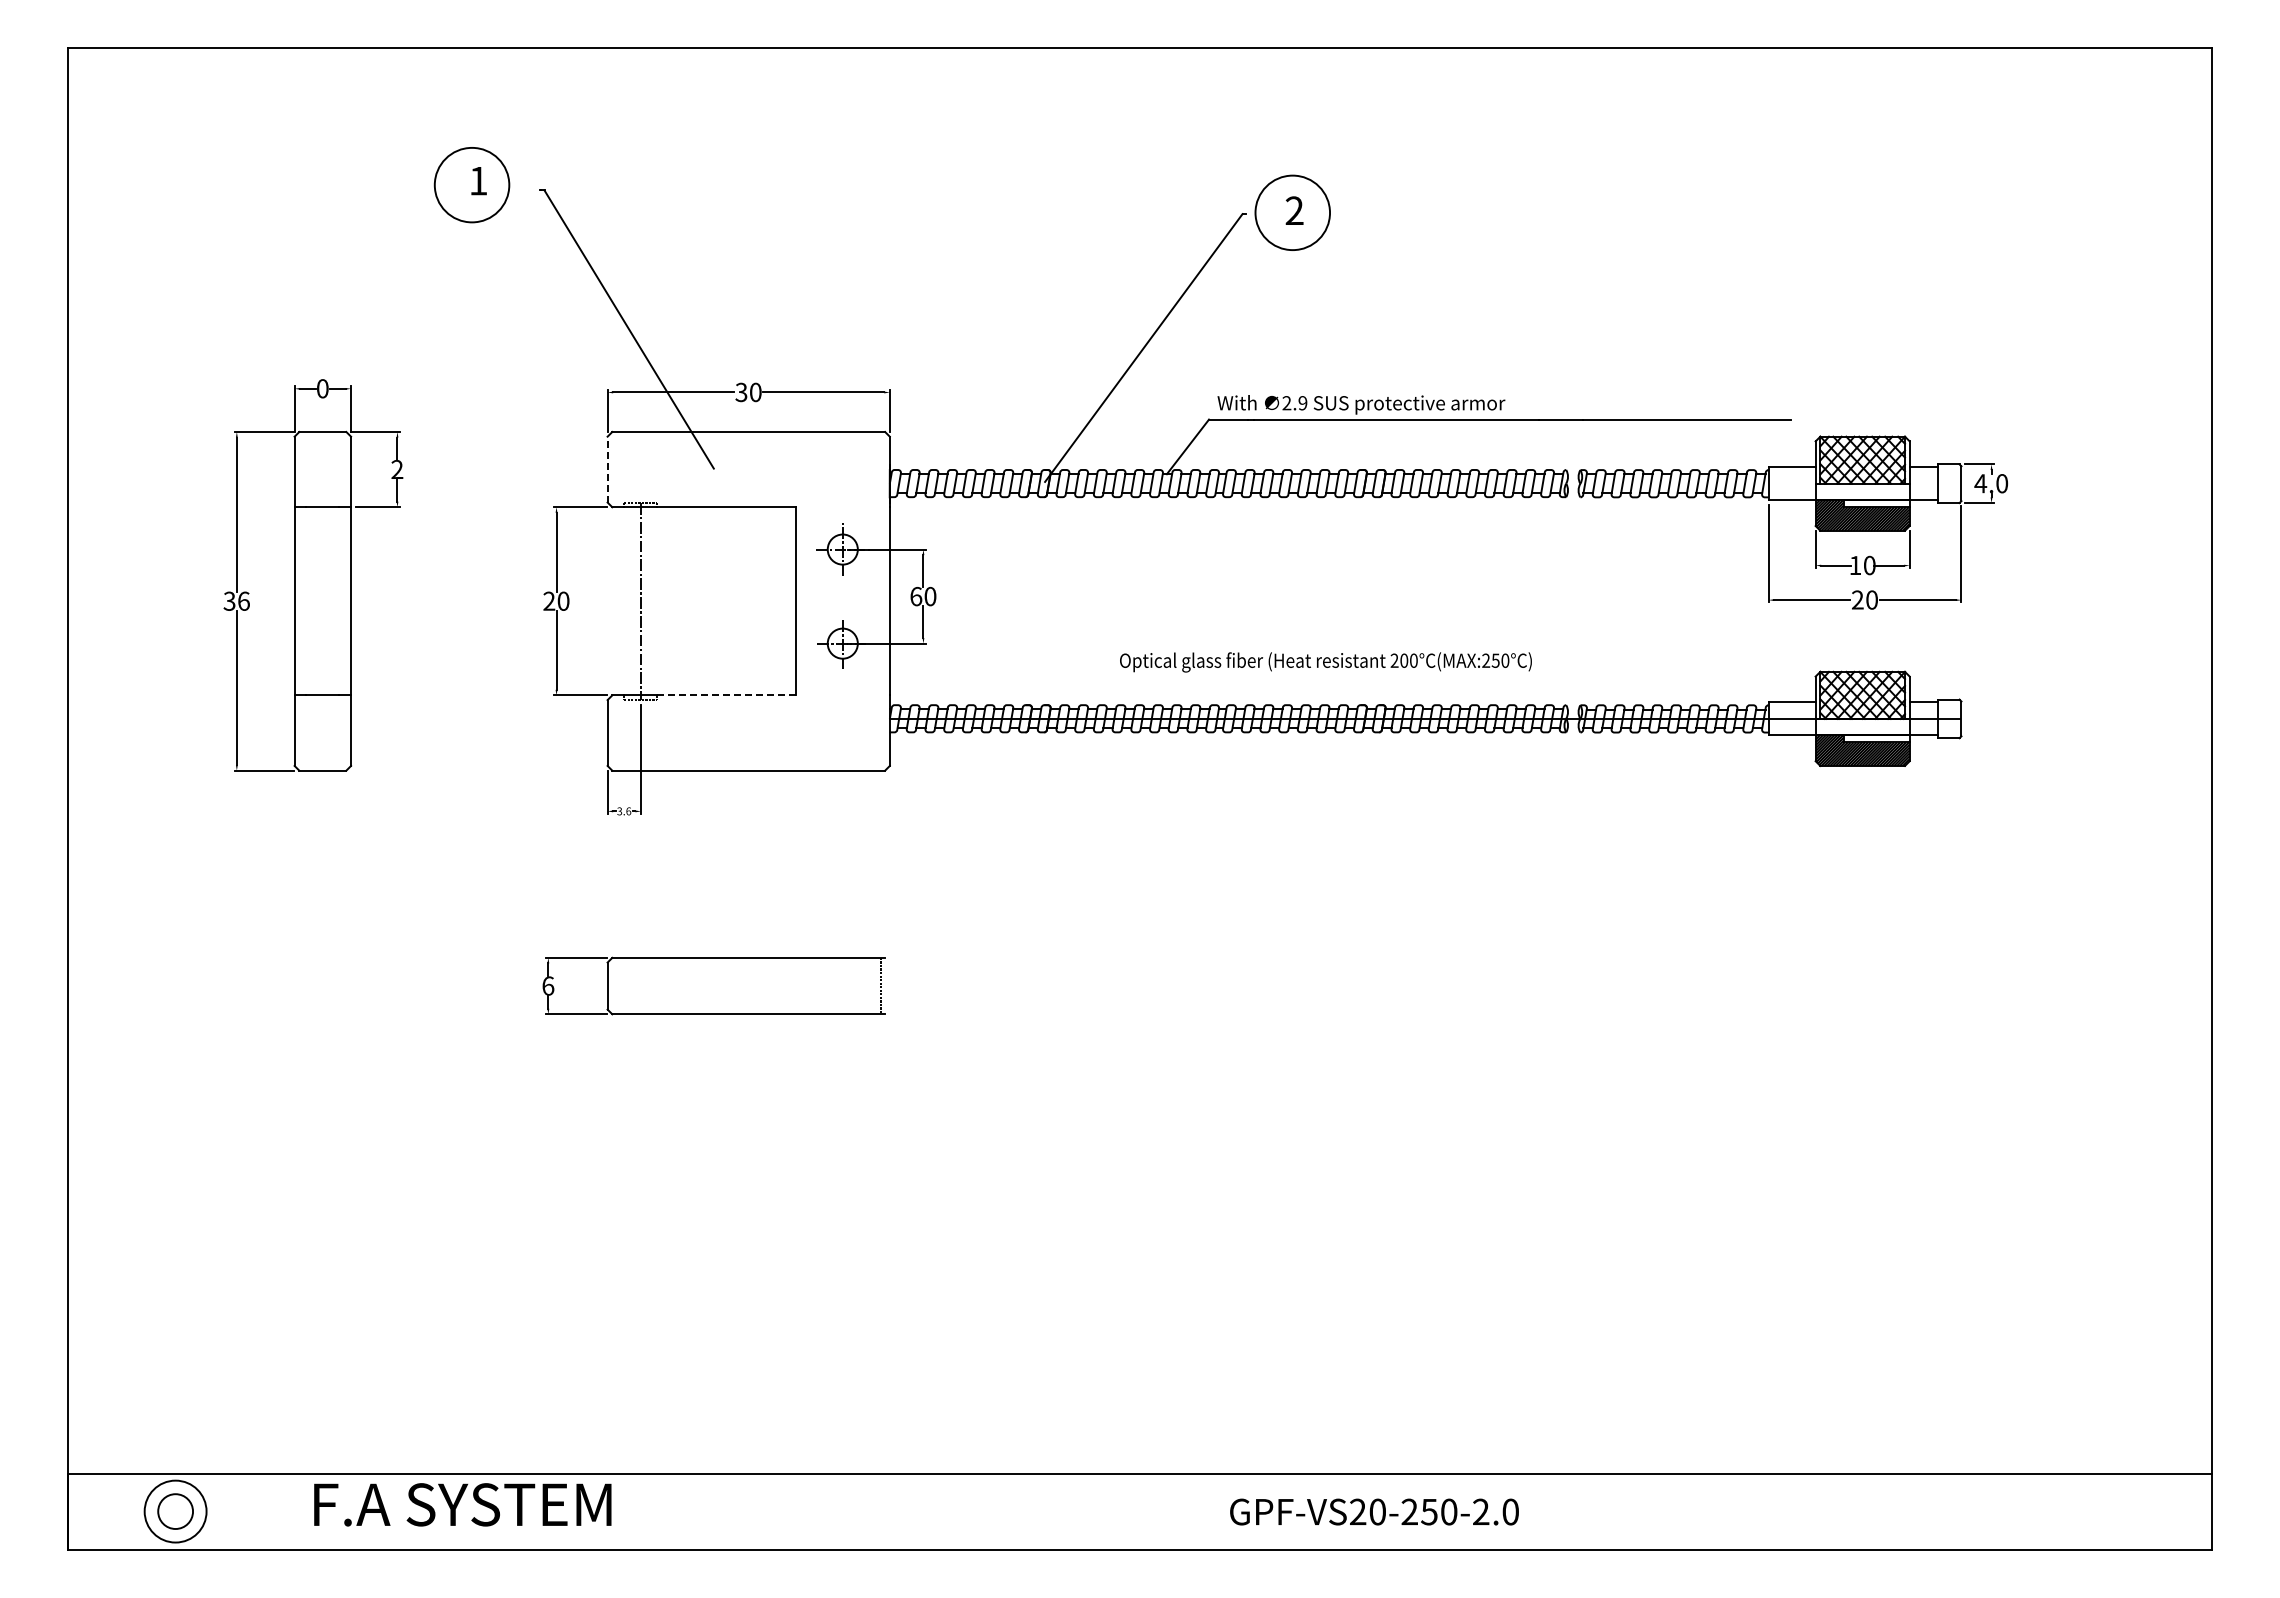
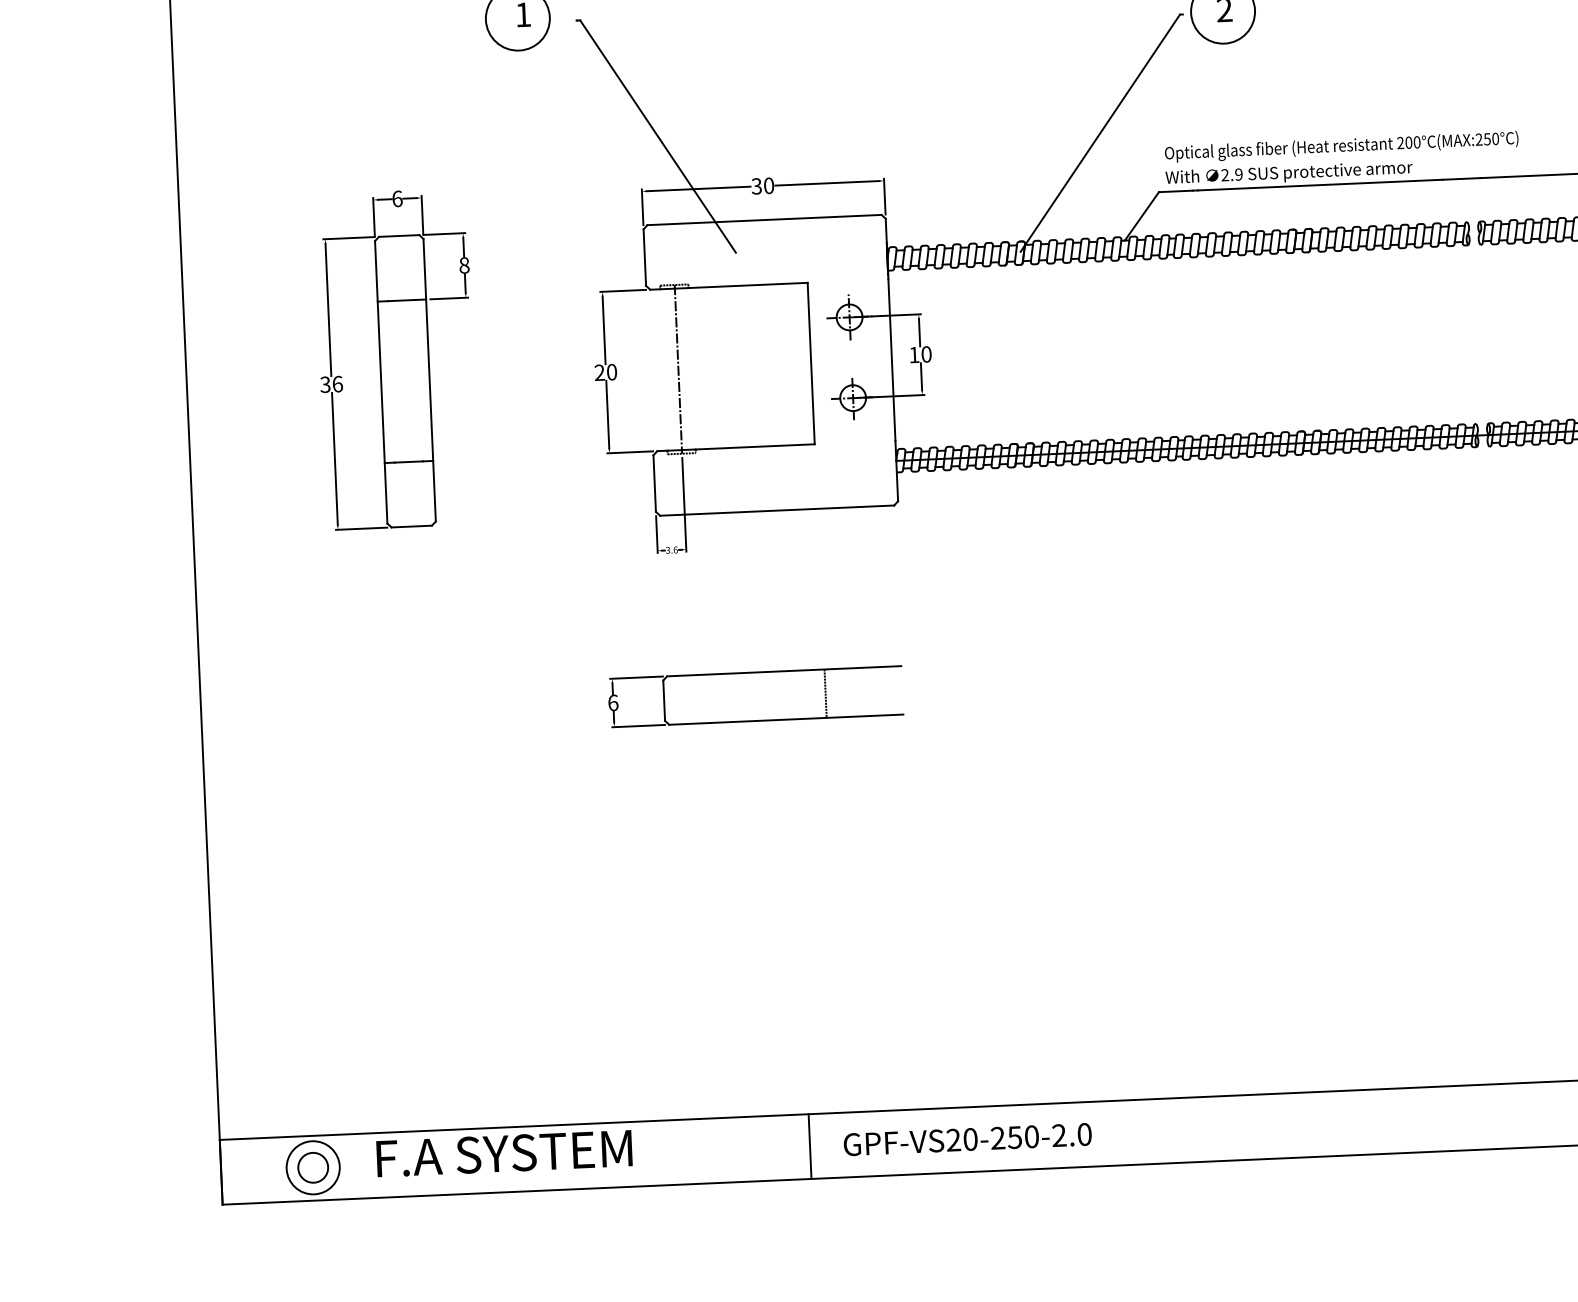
text: (322, 388) -> (397, 198), 0 -> 6
text: (397, 469) -> (464, 265), 2 -> 8
line: (607, 469) -> (644, 257), dashed -> solid
text: (916, 596) -> (914, 354), 60 -> 10
text: (1325, 662) -> (1341, 147), moved
line: (726, 695) -> (755, 446), dashed -> solid
line: (880, 985) -> (825, 693), moved
text: (462, 1504) -> (504, 1153), moved
line: (754, 1511) -> (809, 1146), added
text: (1374, 1511) -> (967, 1139), moved

